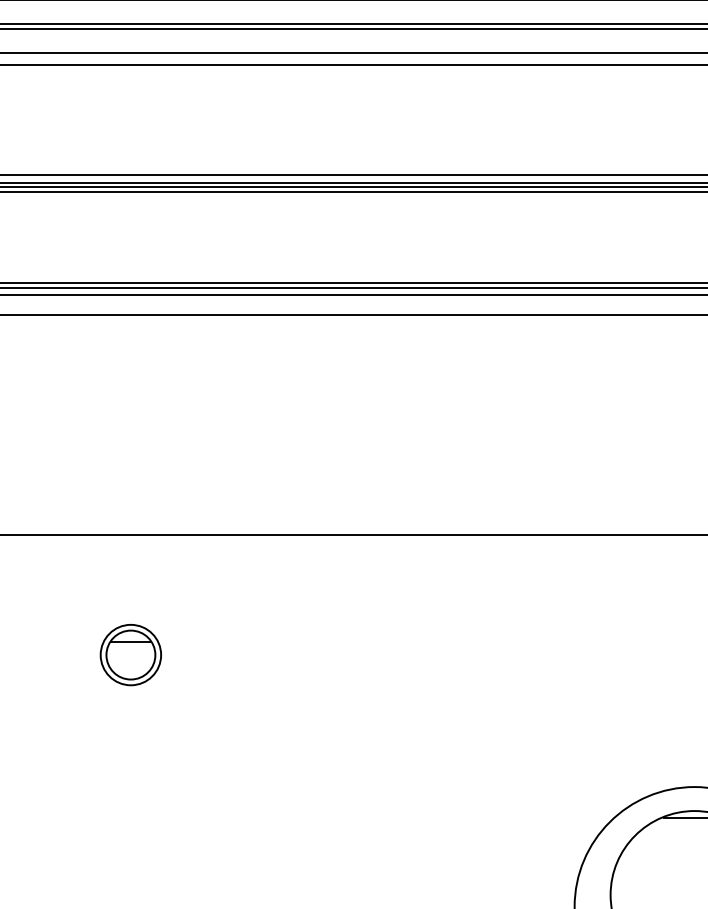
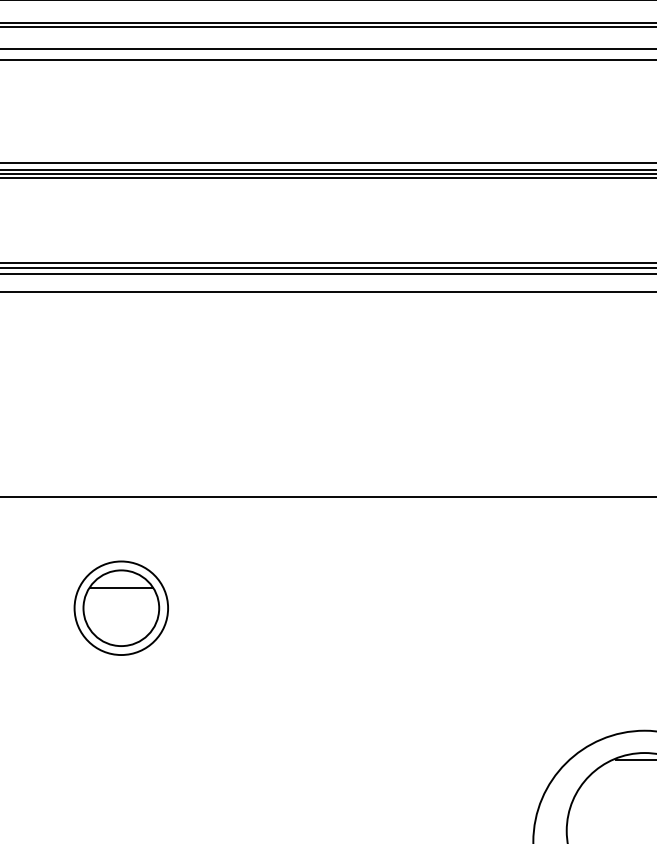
part: (130, 654) -> (121, 607), size x1.67

